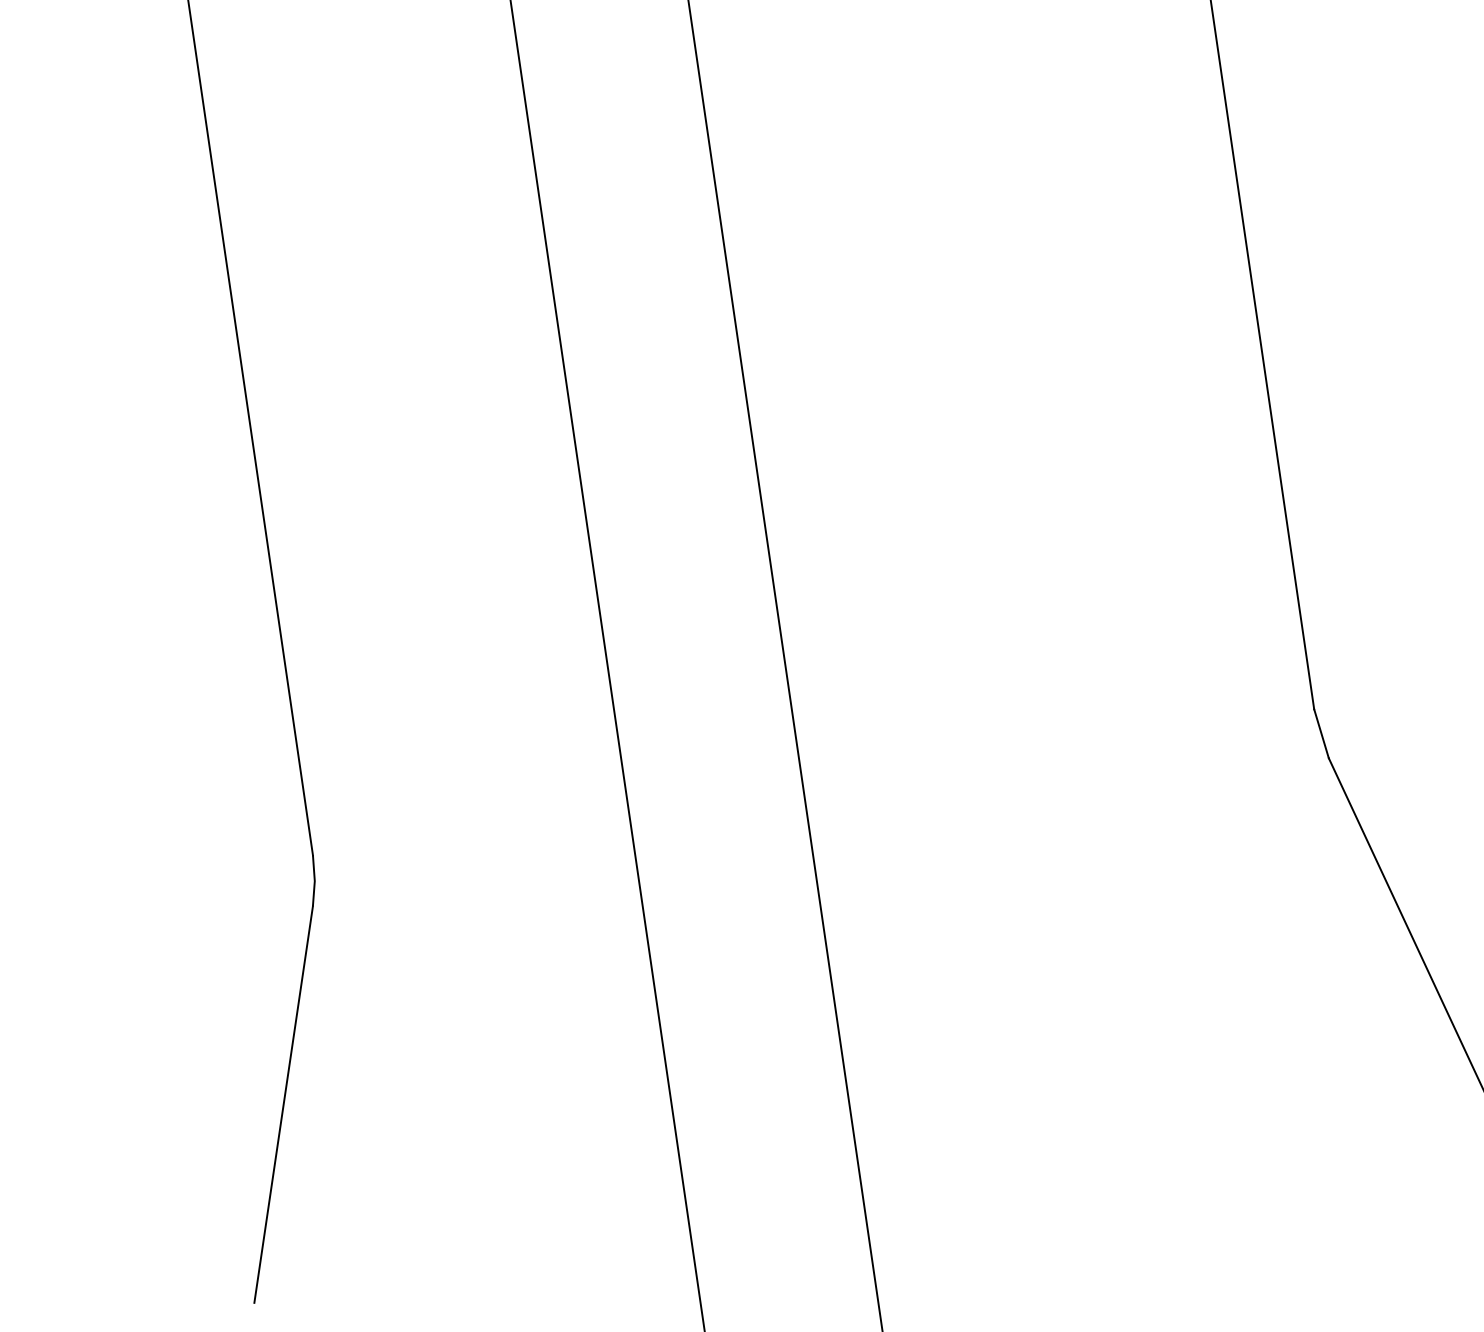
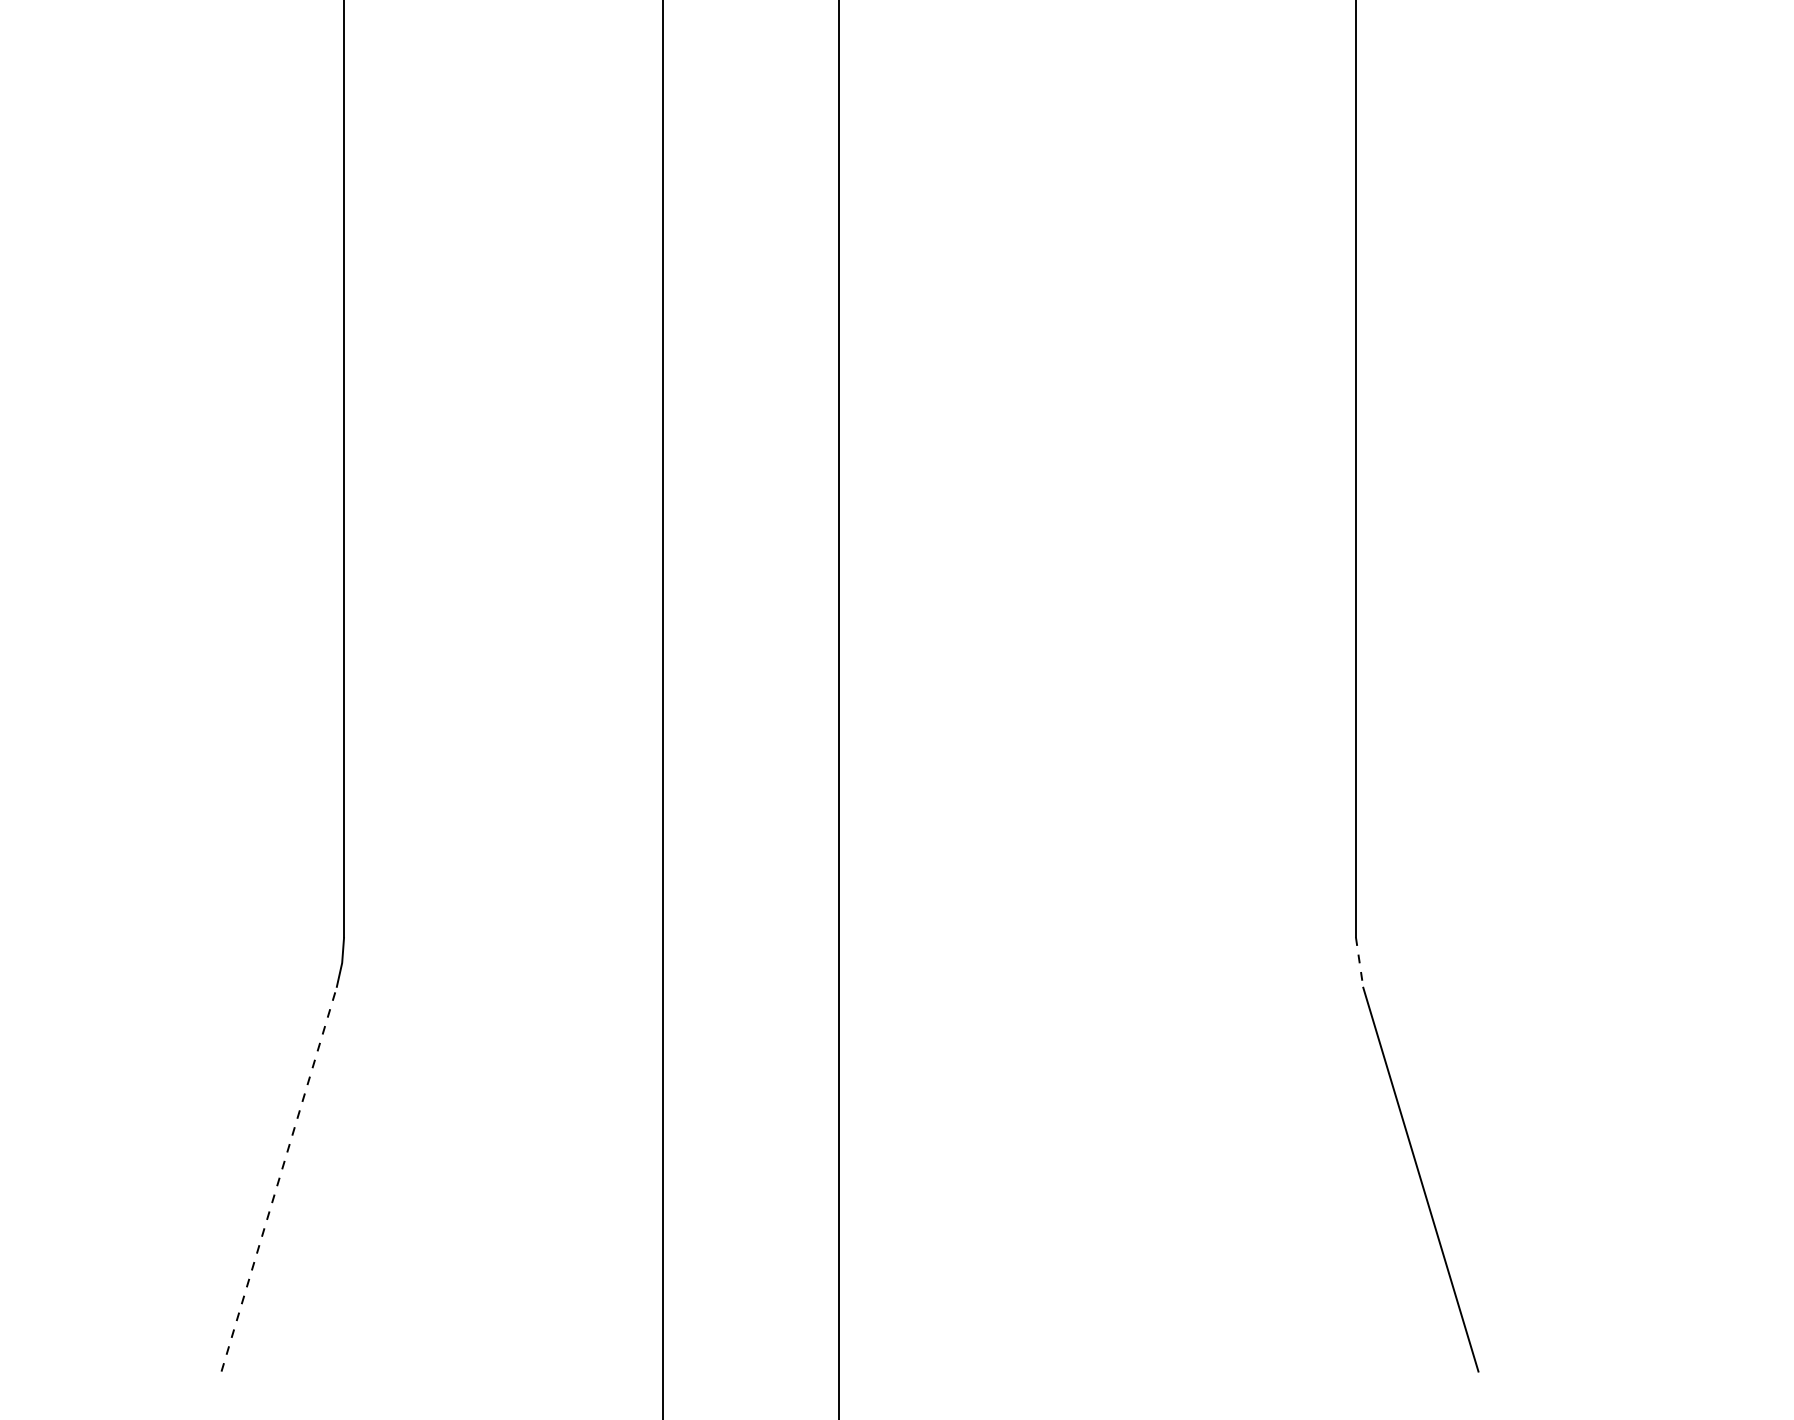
line: (1321, 733) -> (1359, 962), solid -> dashed
line: (284, 1104) -> (279, 1179), solid -> dashed

